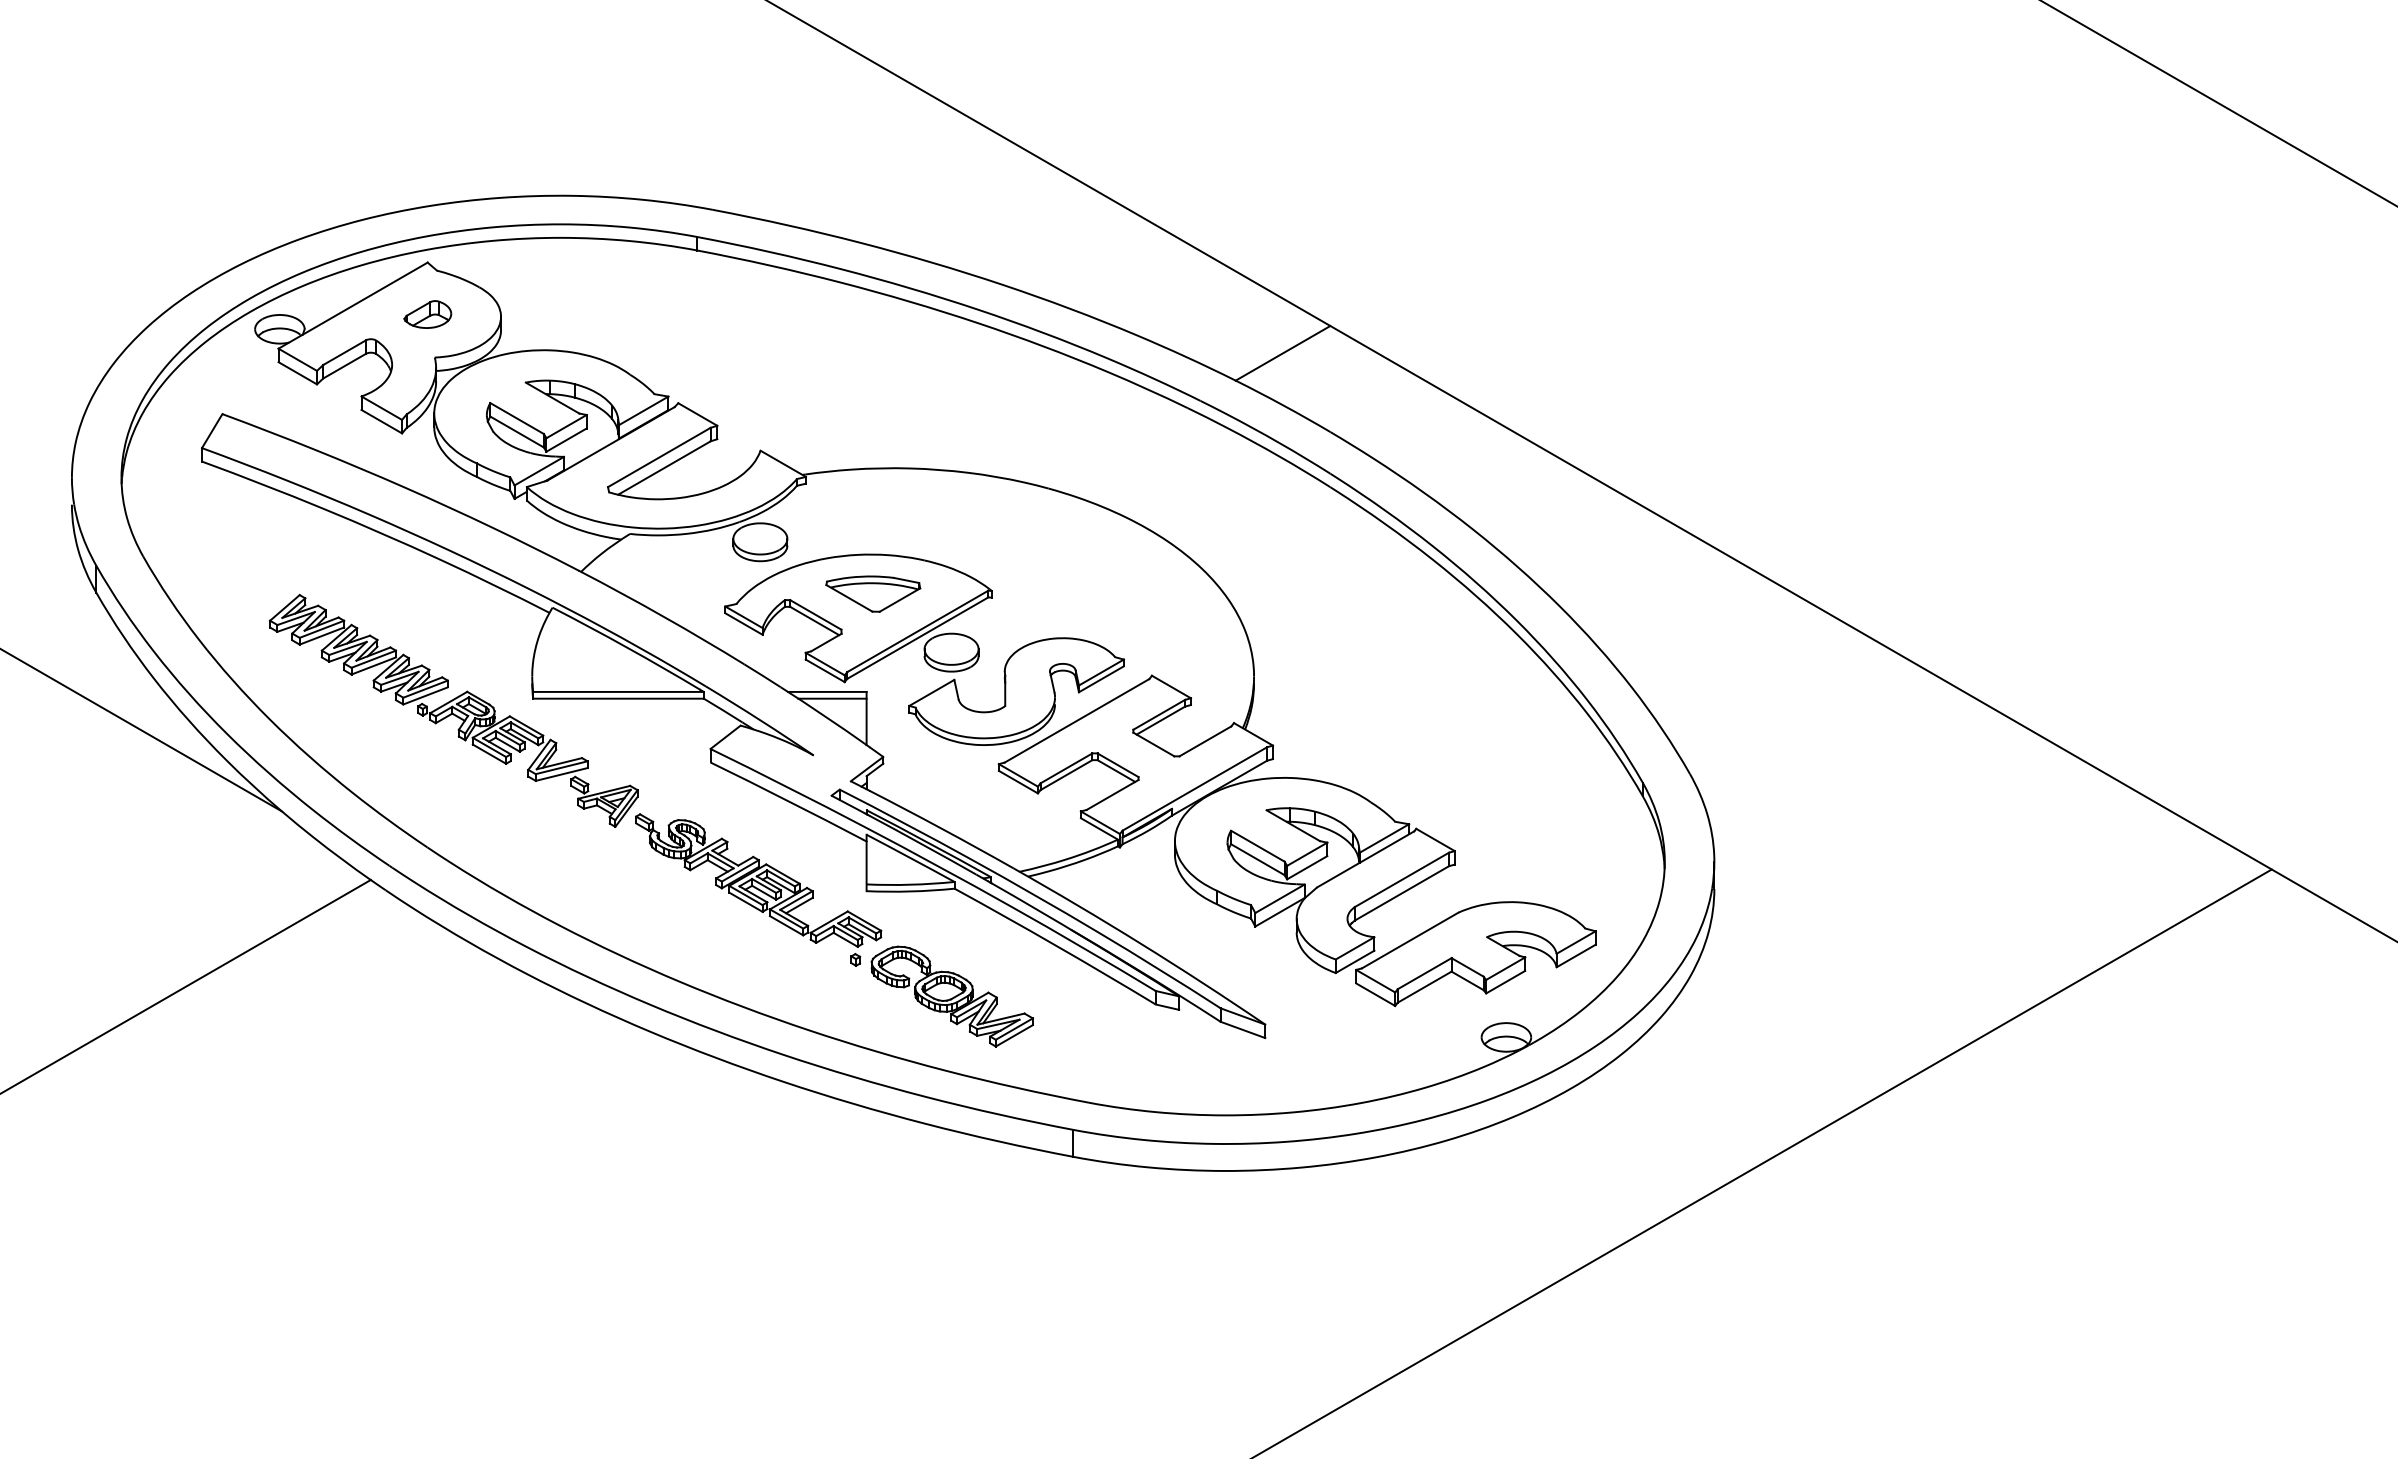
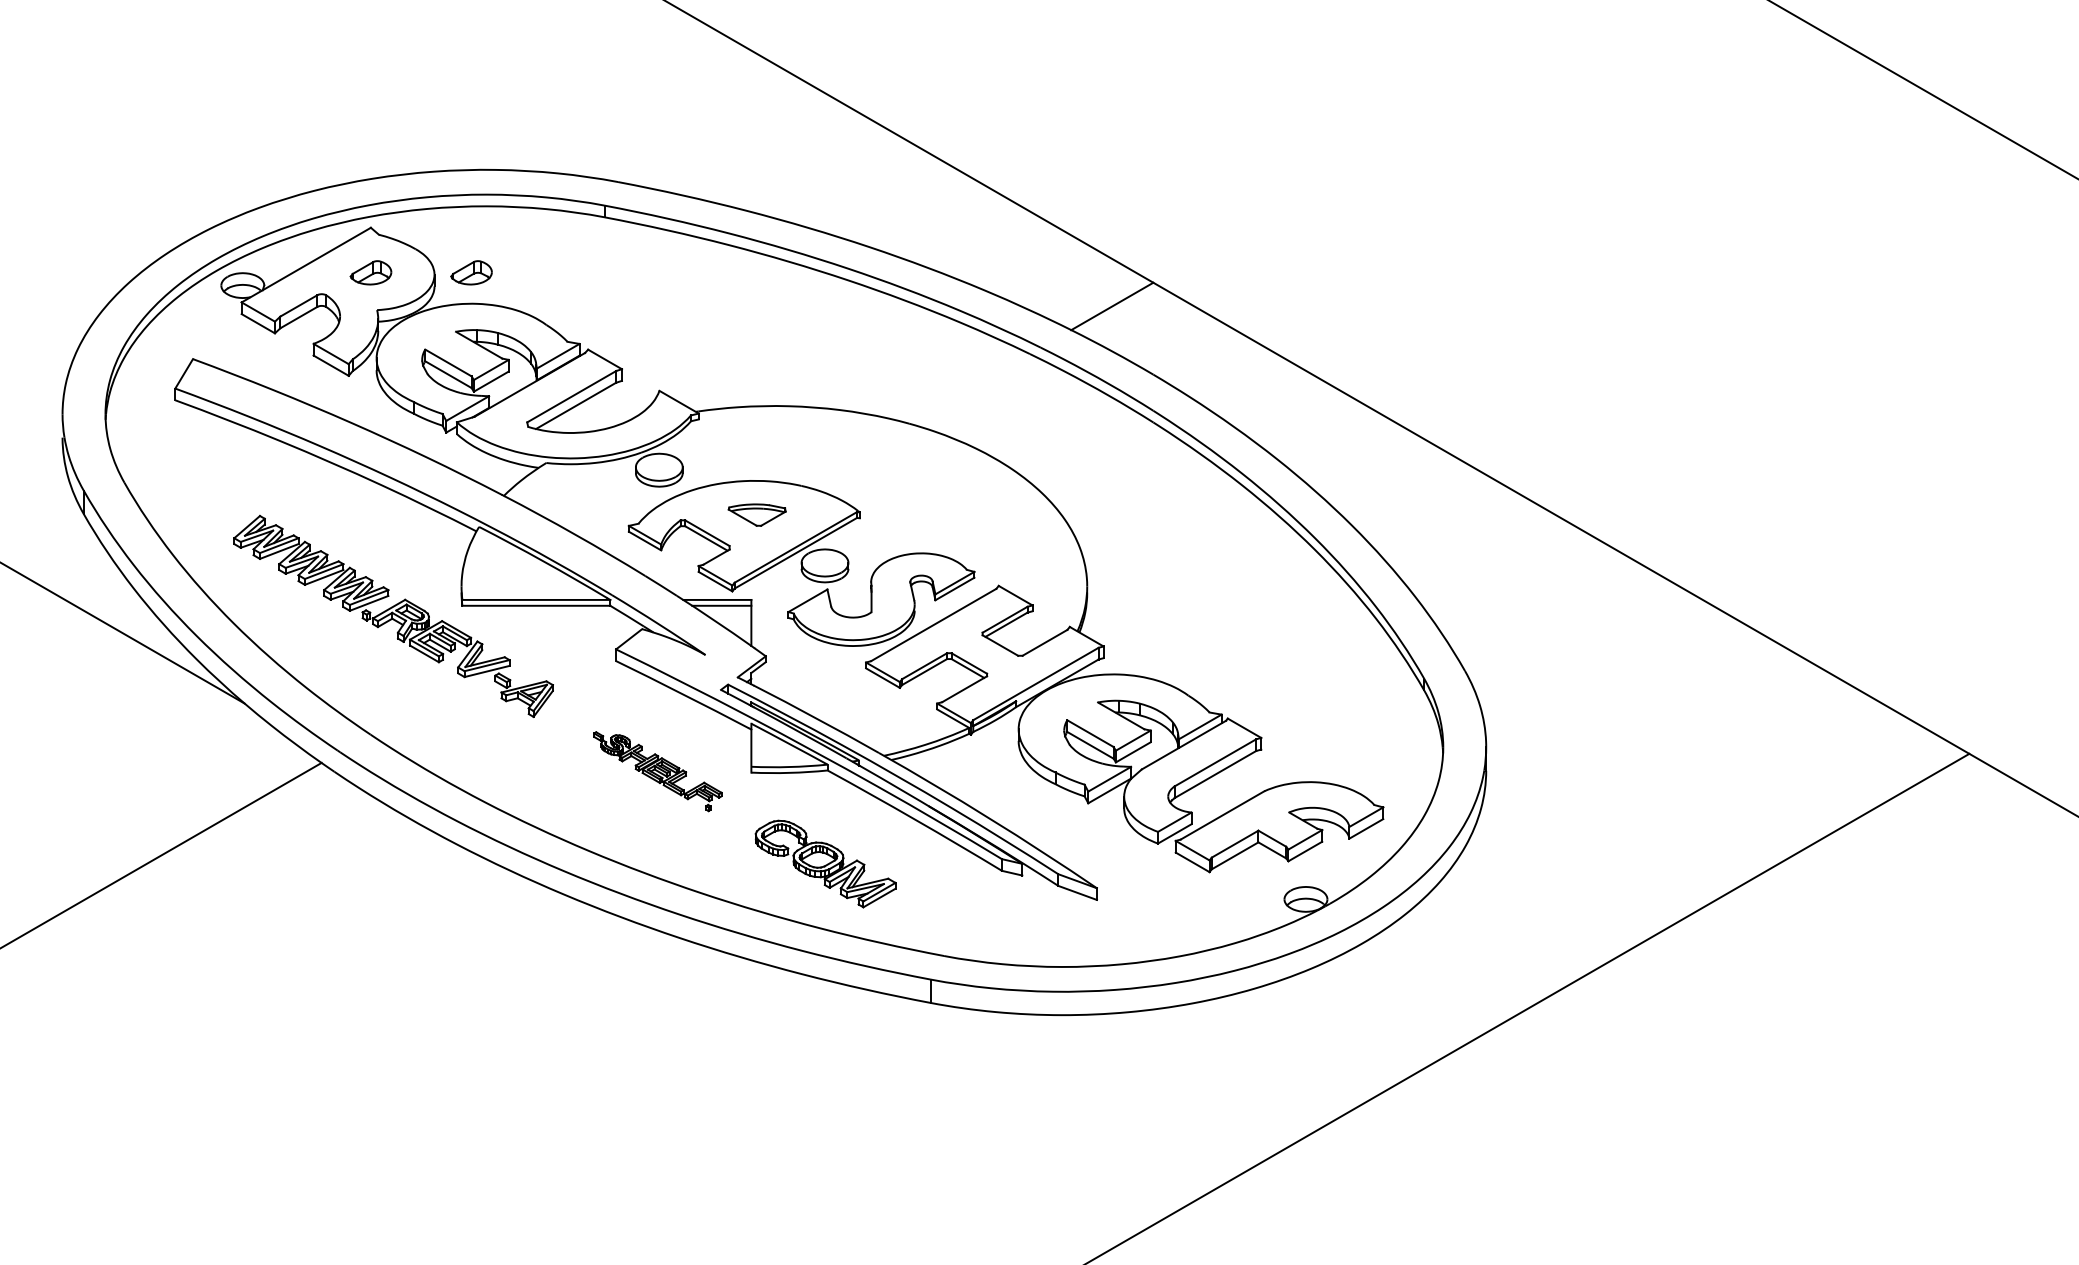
part: (543, 314) -> (471, 272), added
part: (873, 593) -> (757, 514), size x0.7
part: (758, 889) -> (657, 771), size x0.6

